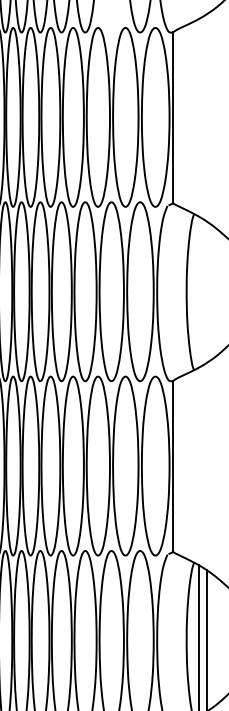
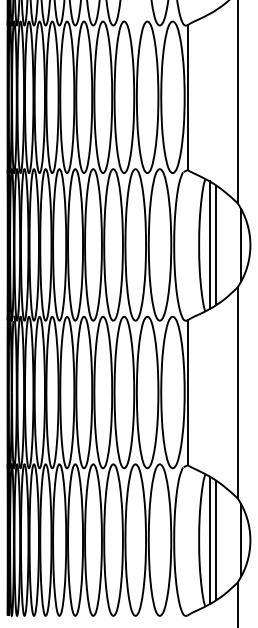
line: (207, 291) -> (216, 244), added
line: (198, 292) -> (209, 245), added

